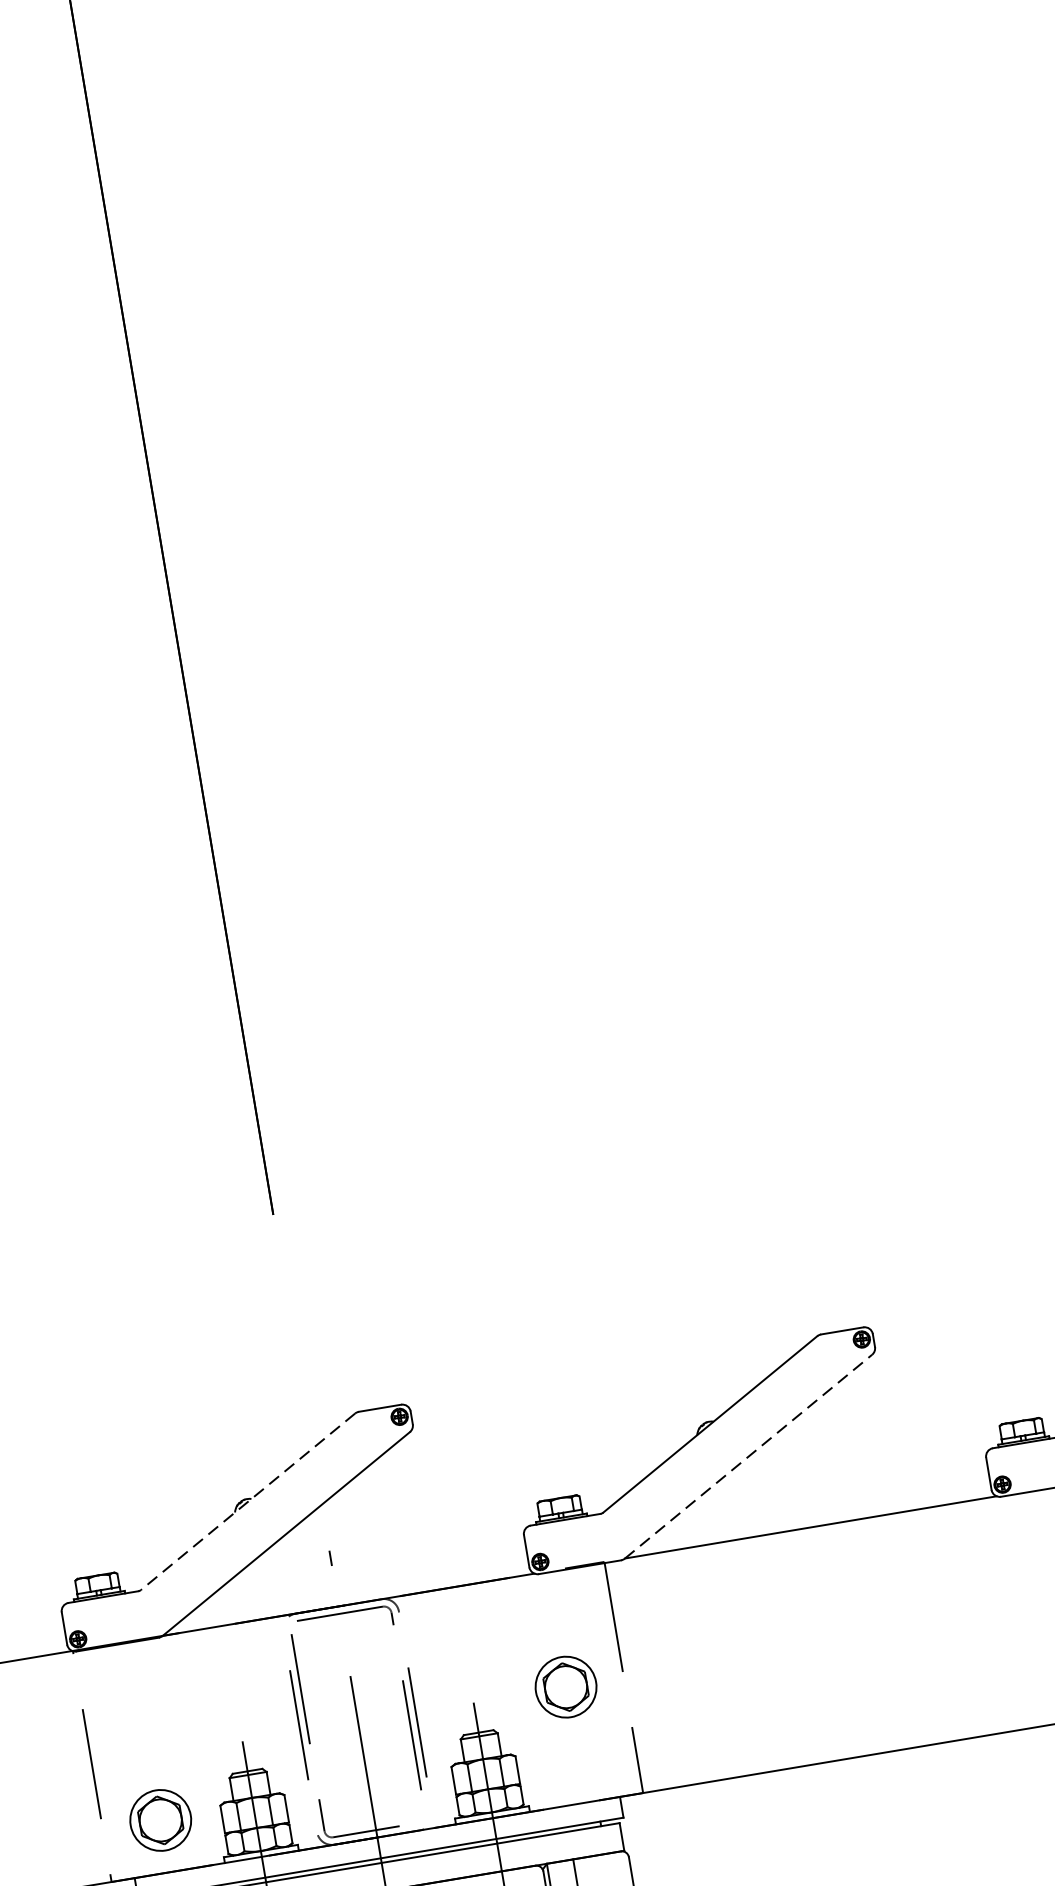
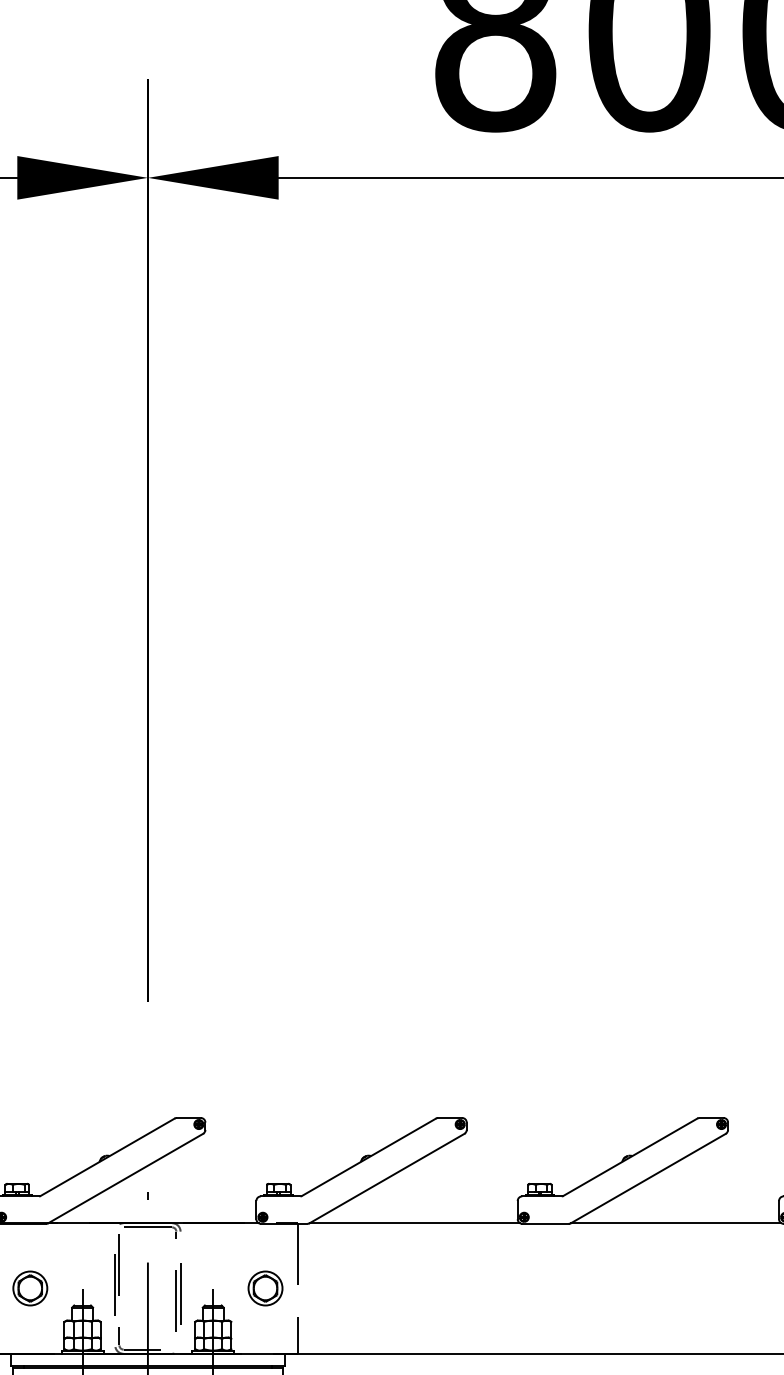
line: (749, 1456) -> (387, 1178), dashed -> solid
line: (247, 1502) -> (107, 1157), dashed -> solid
part: (161, 1820) -> (30, 1288), moved

